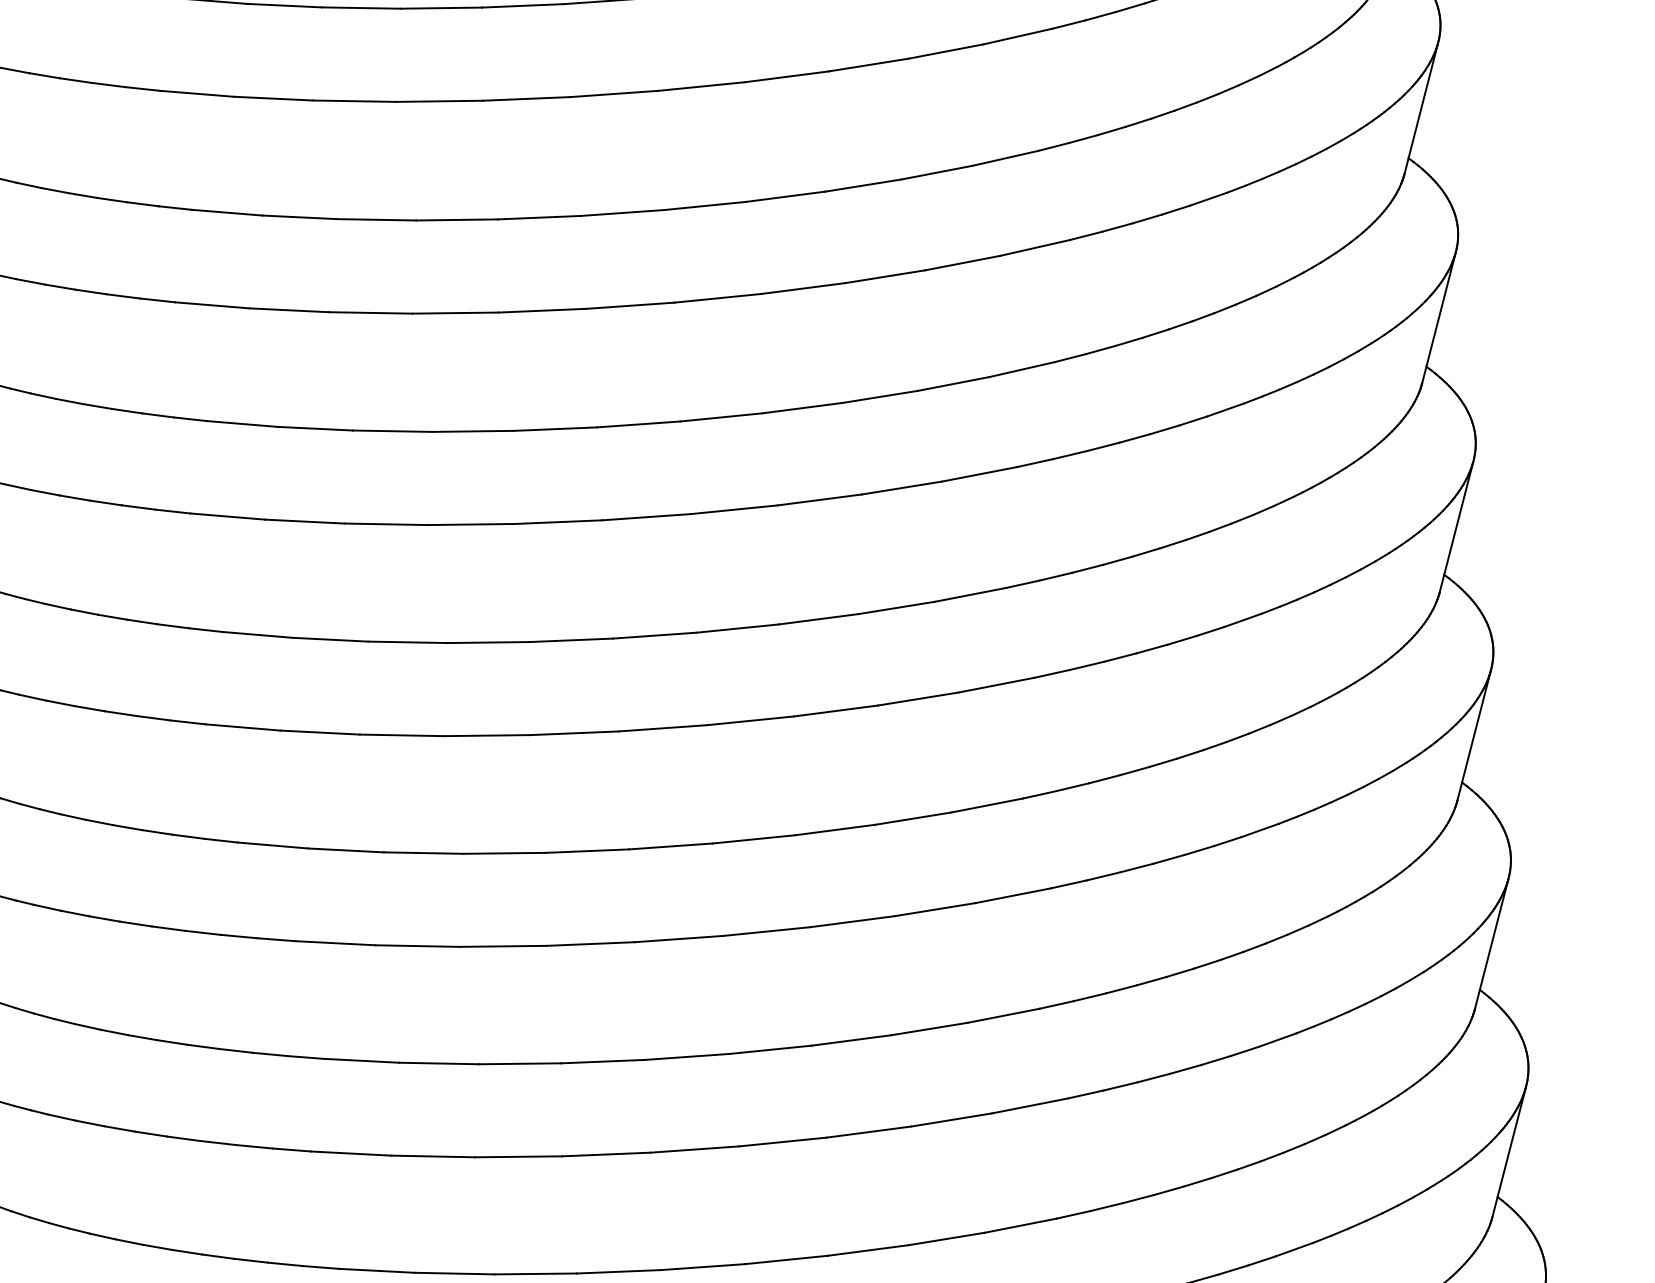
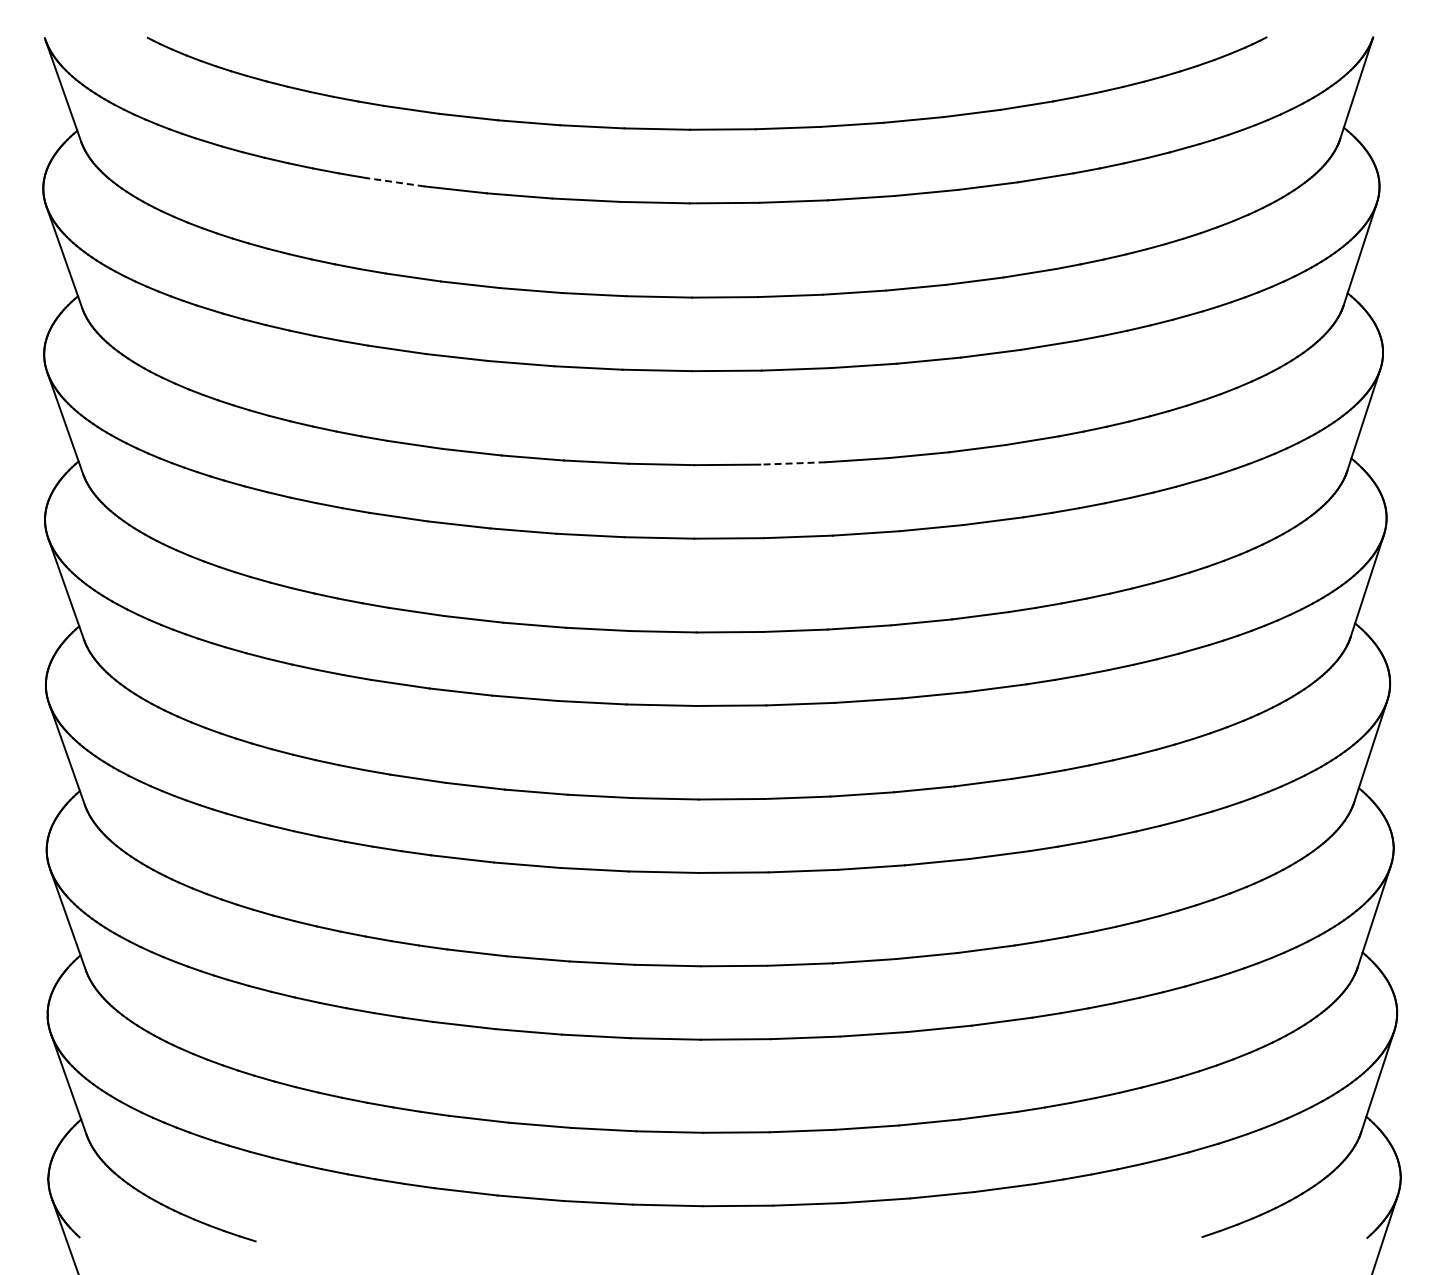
line: (197, 94) -> (395, 182), solid -> dashed
line: (720, 417) -> (792, 463), solid -> dashed

